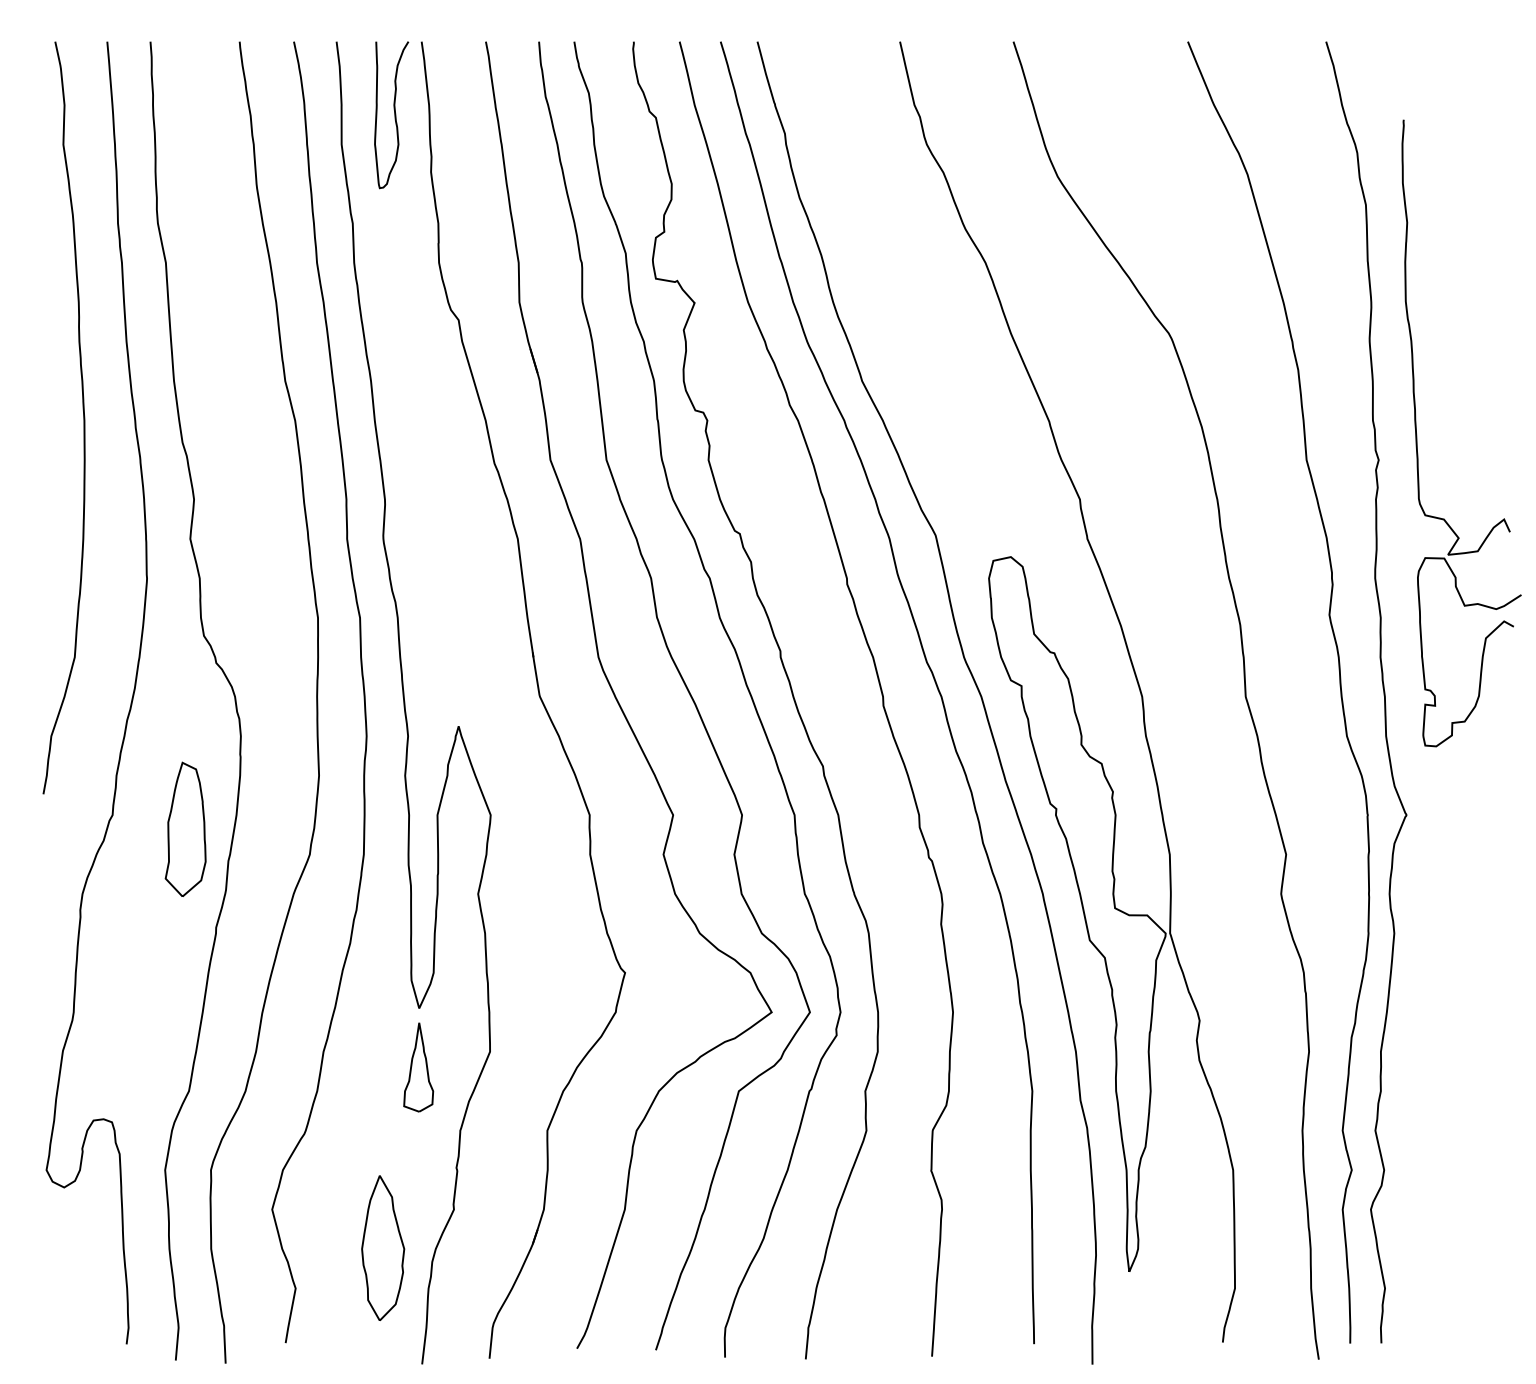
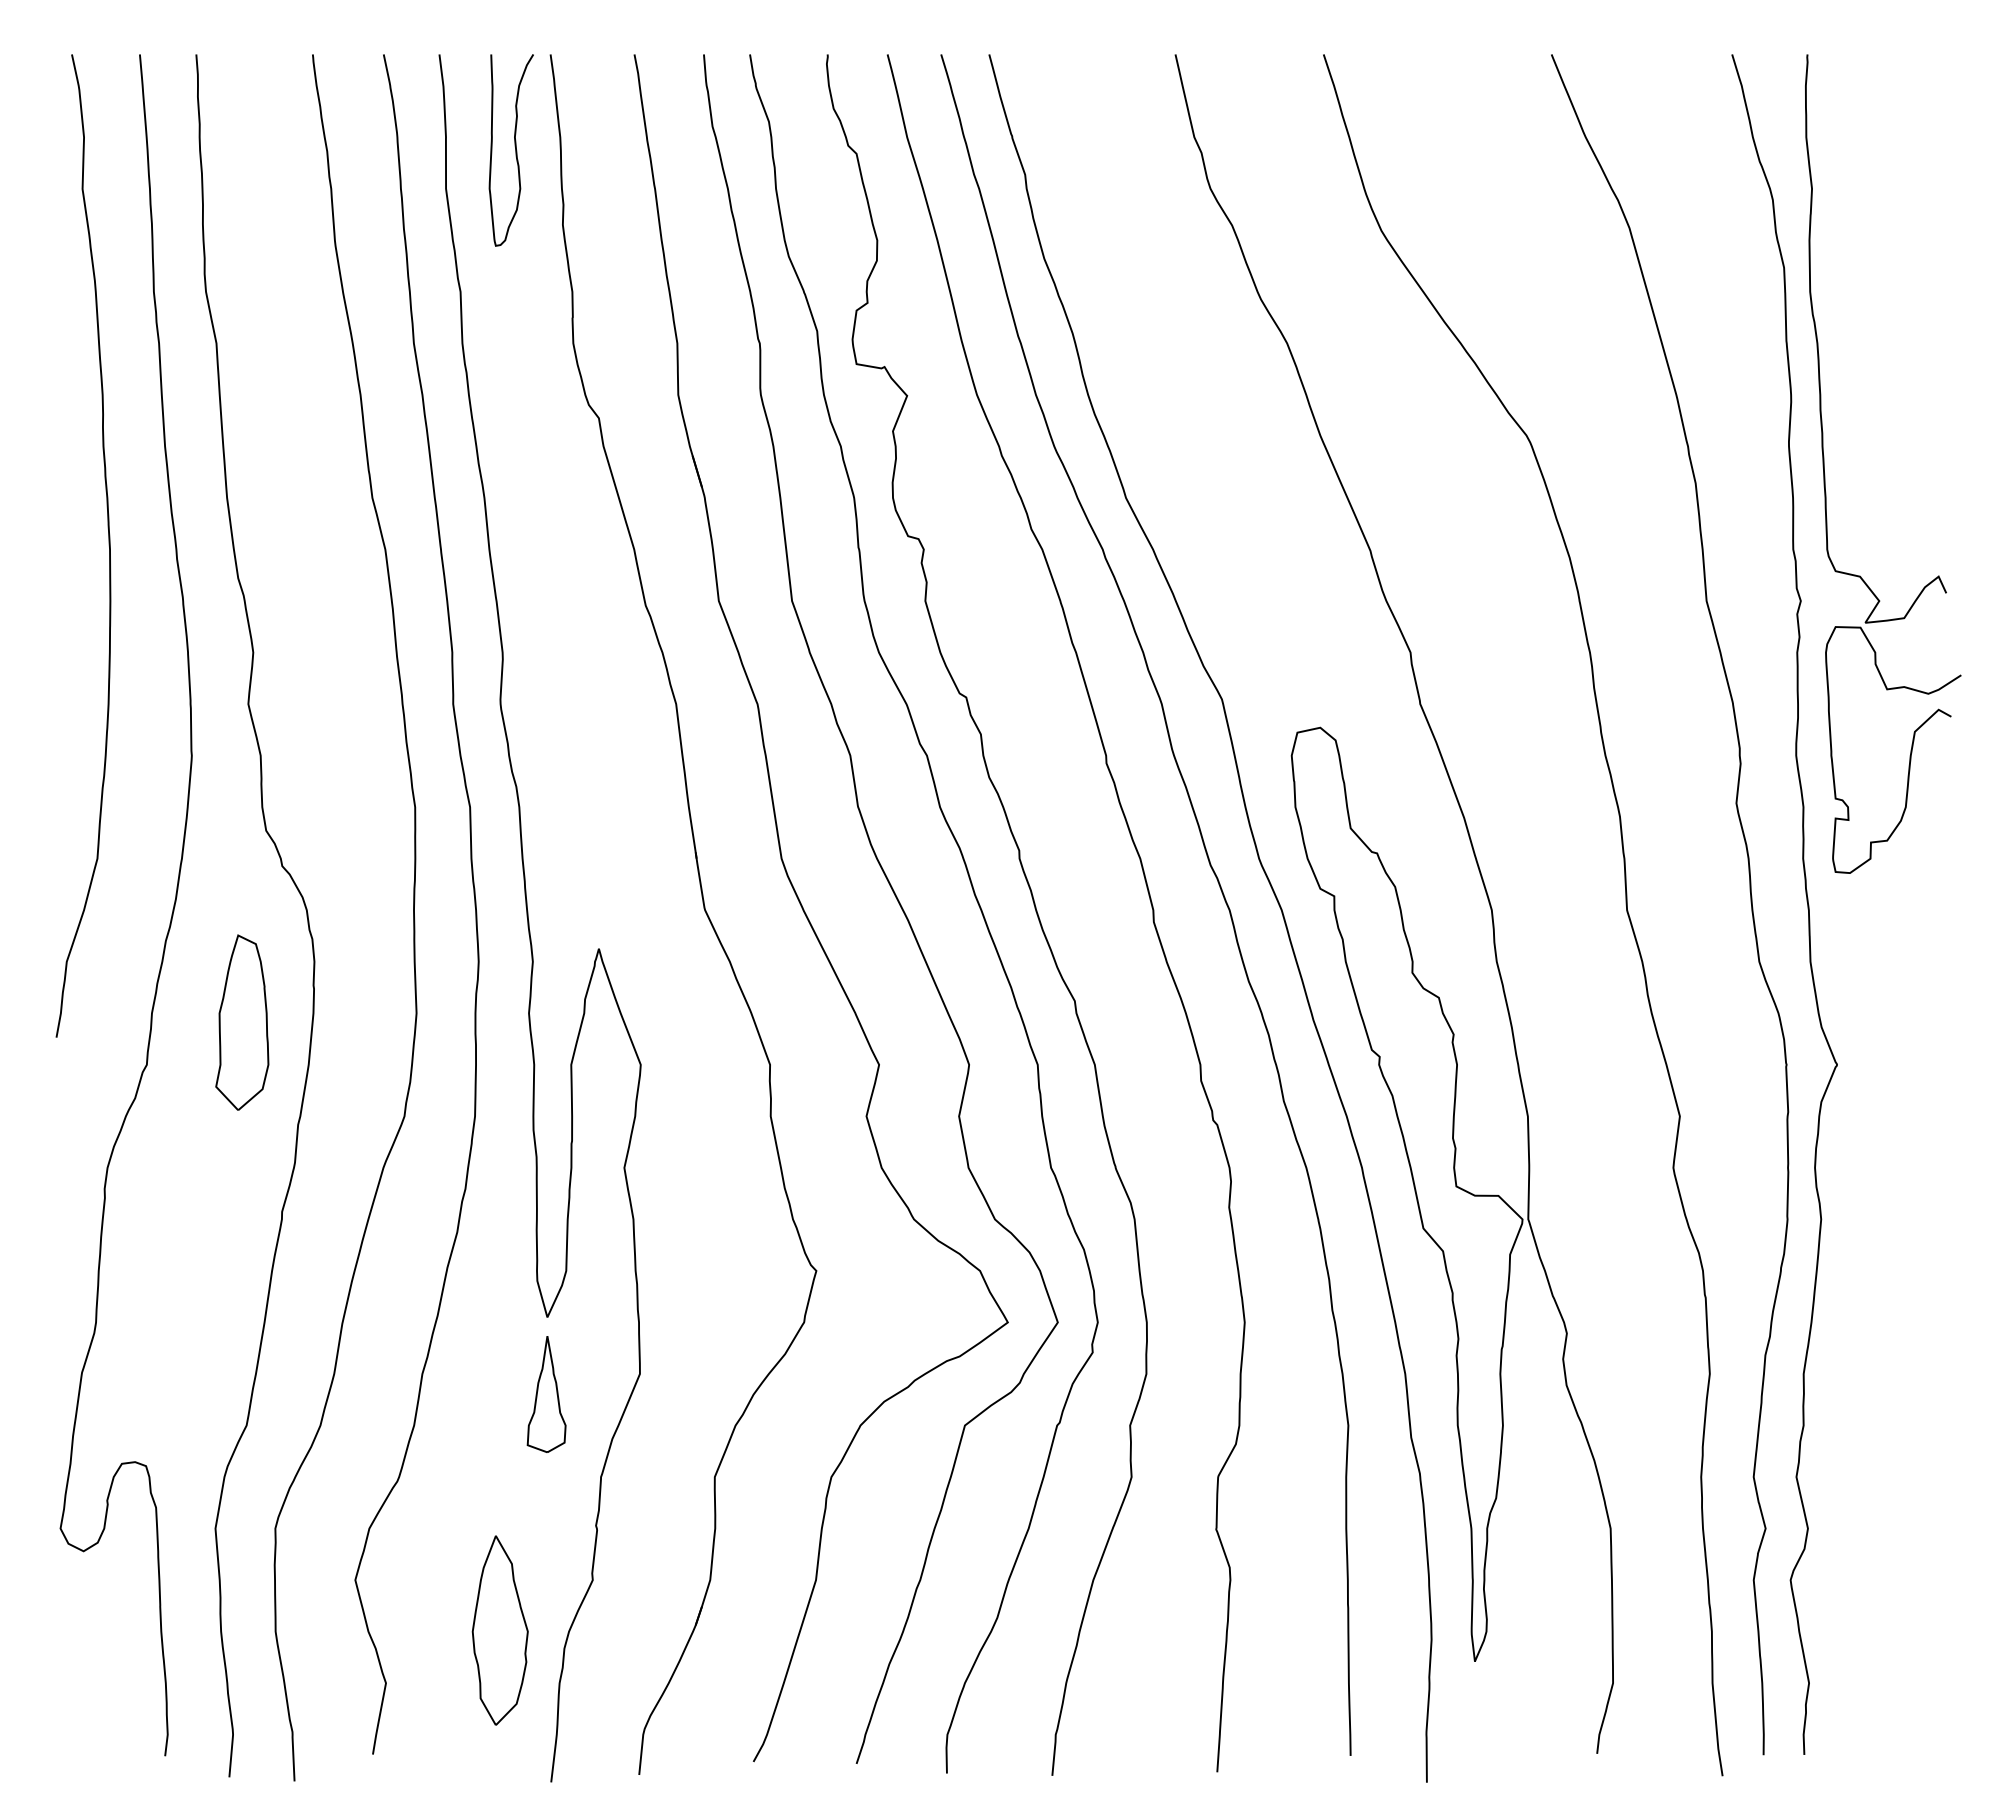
part: (1416, 432) -> (1824, 463), moved
part: (185, 829) -> (242, 1022), moved

